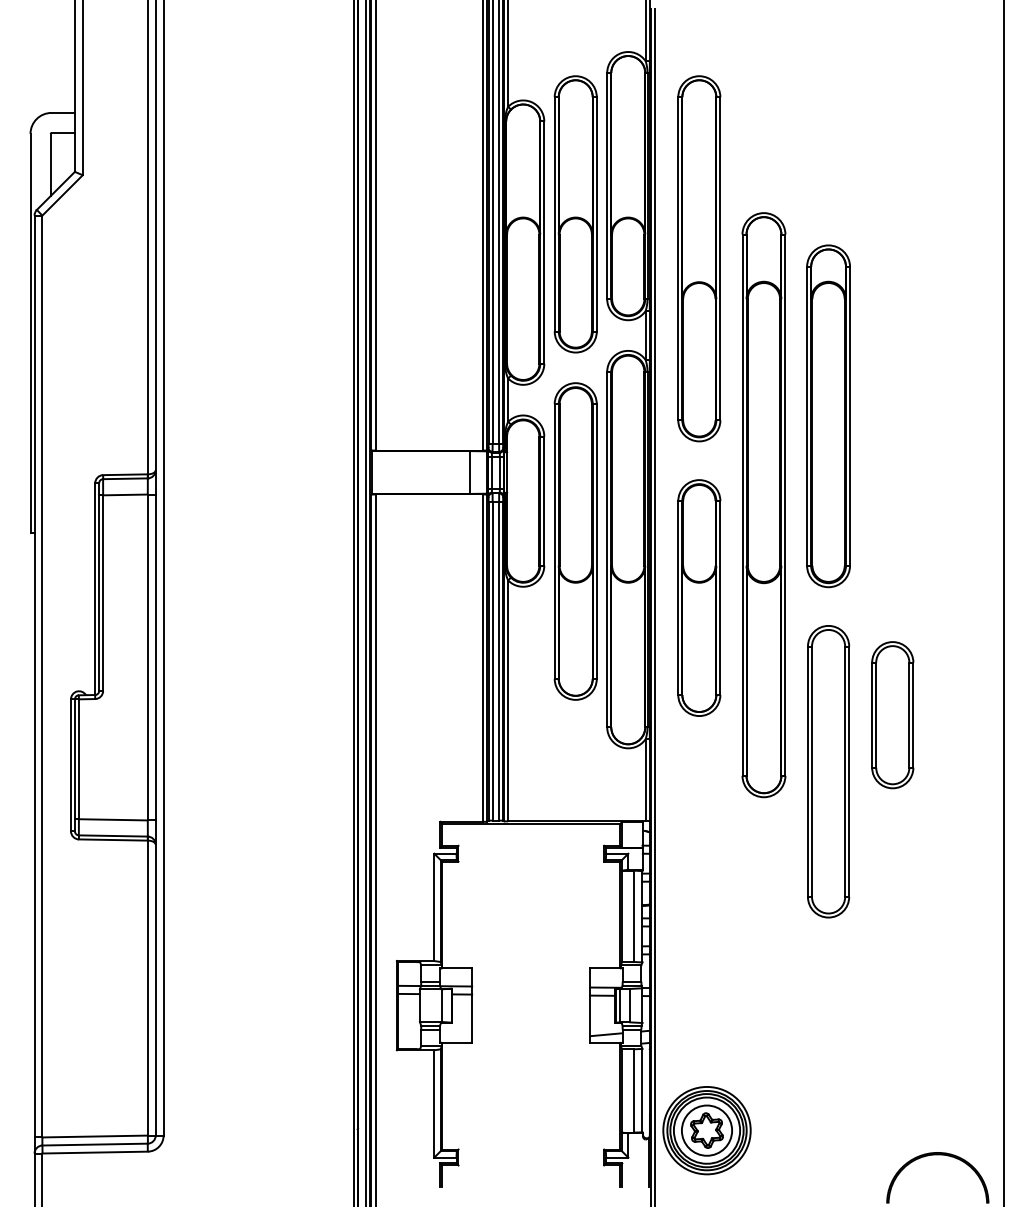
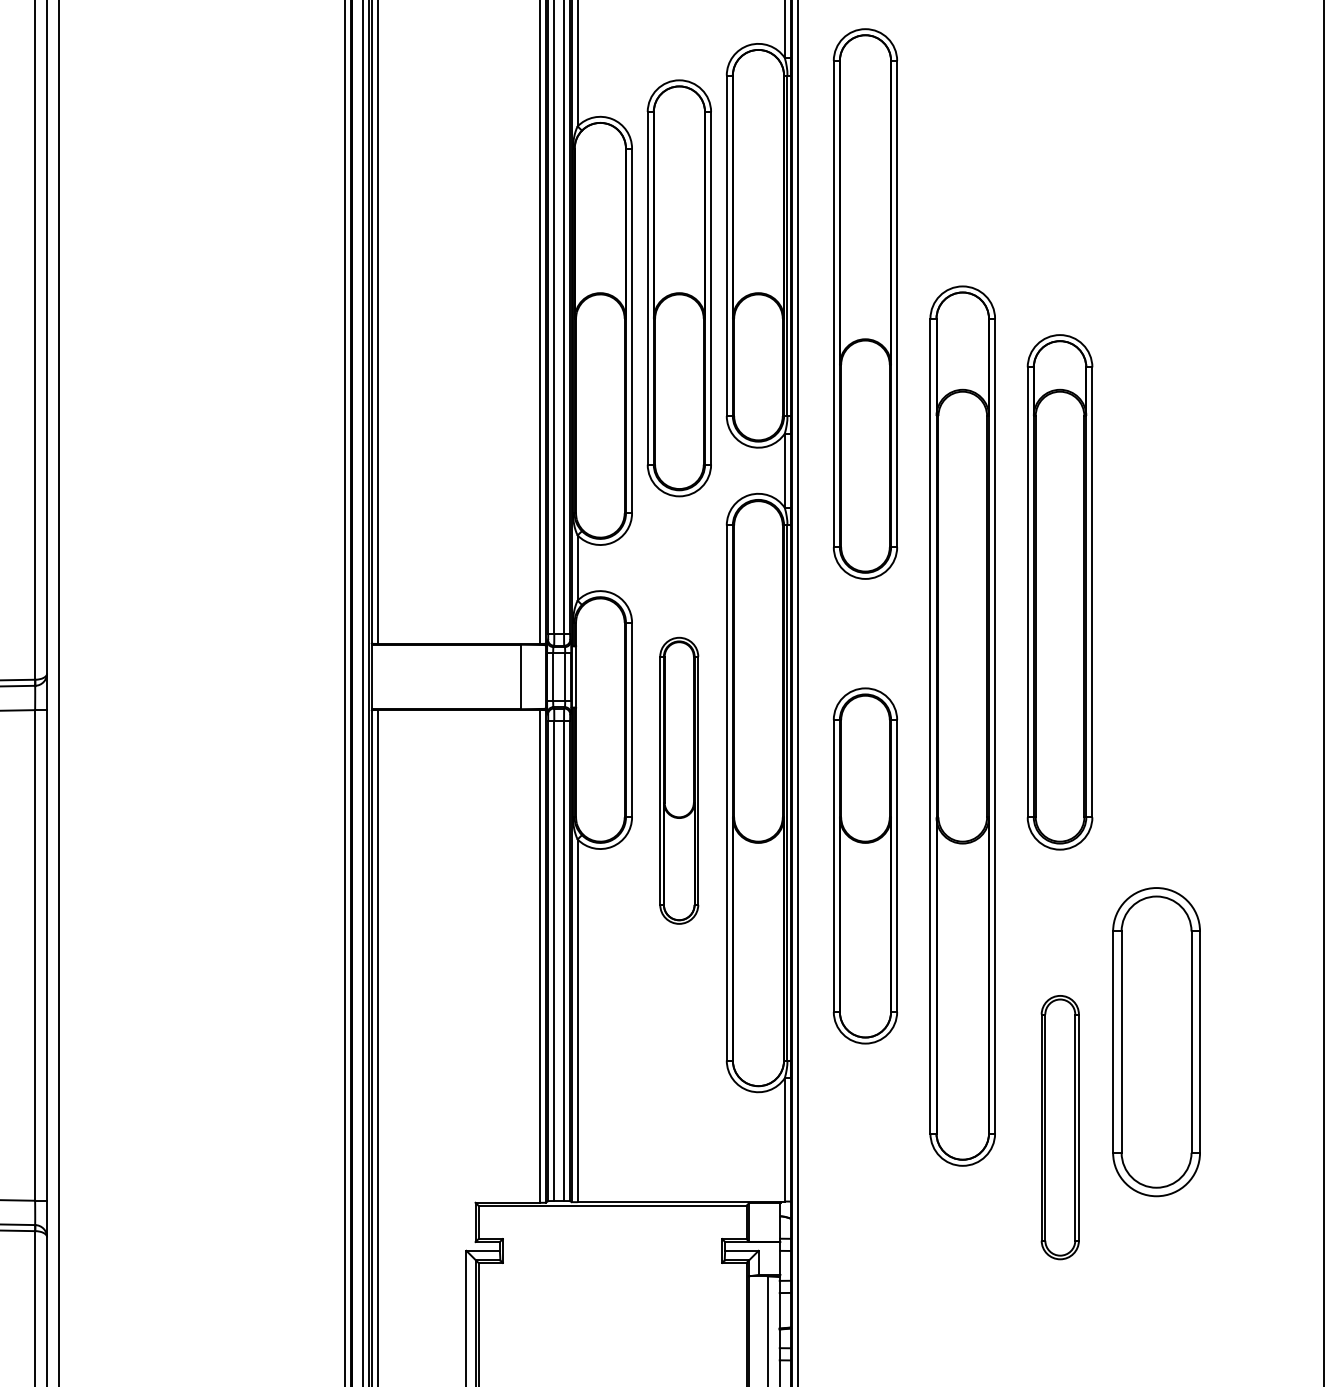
part: (699, 258) -> (865, 303), moved
part: (575, 541) -> (679, 780), size x0.6
part: (892, 715) -> (1156, 1042), size x1.4
part: (828, 771) -> (1059, 1127), size x0.6

